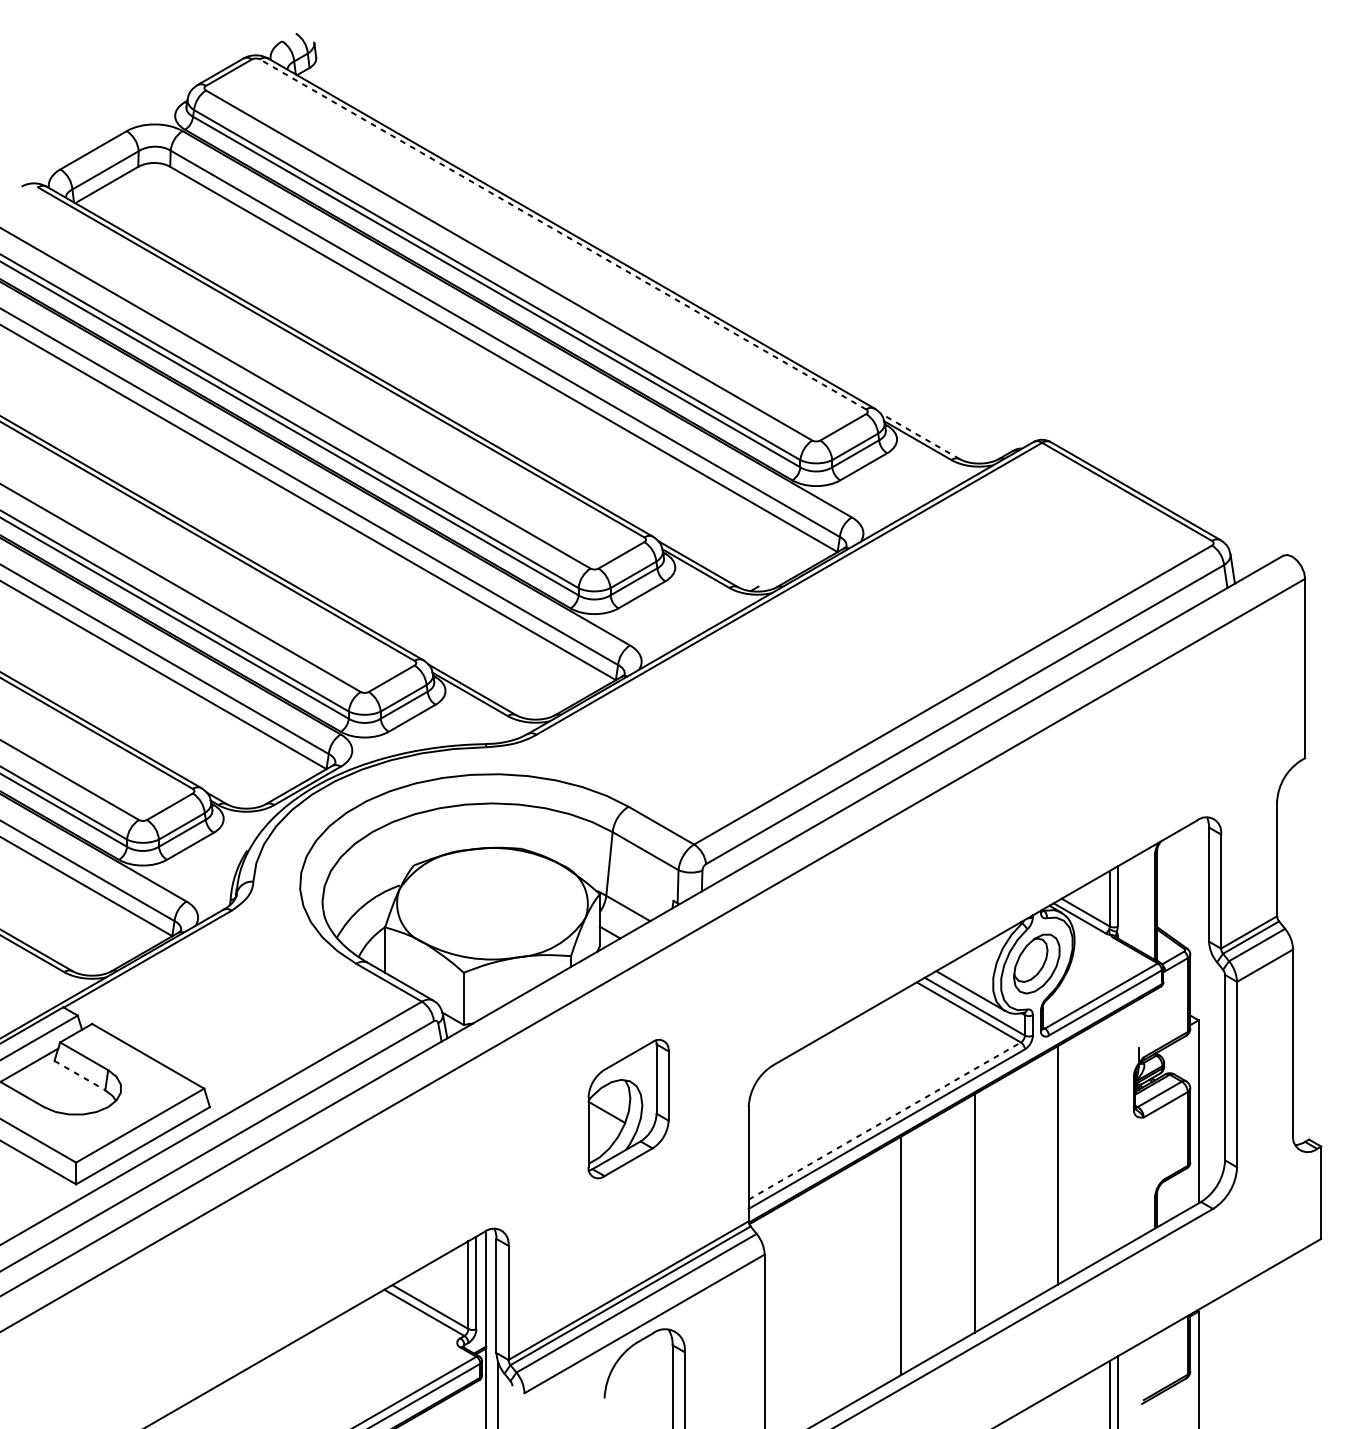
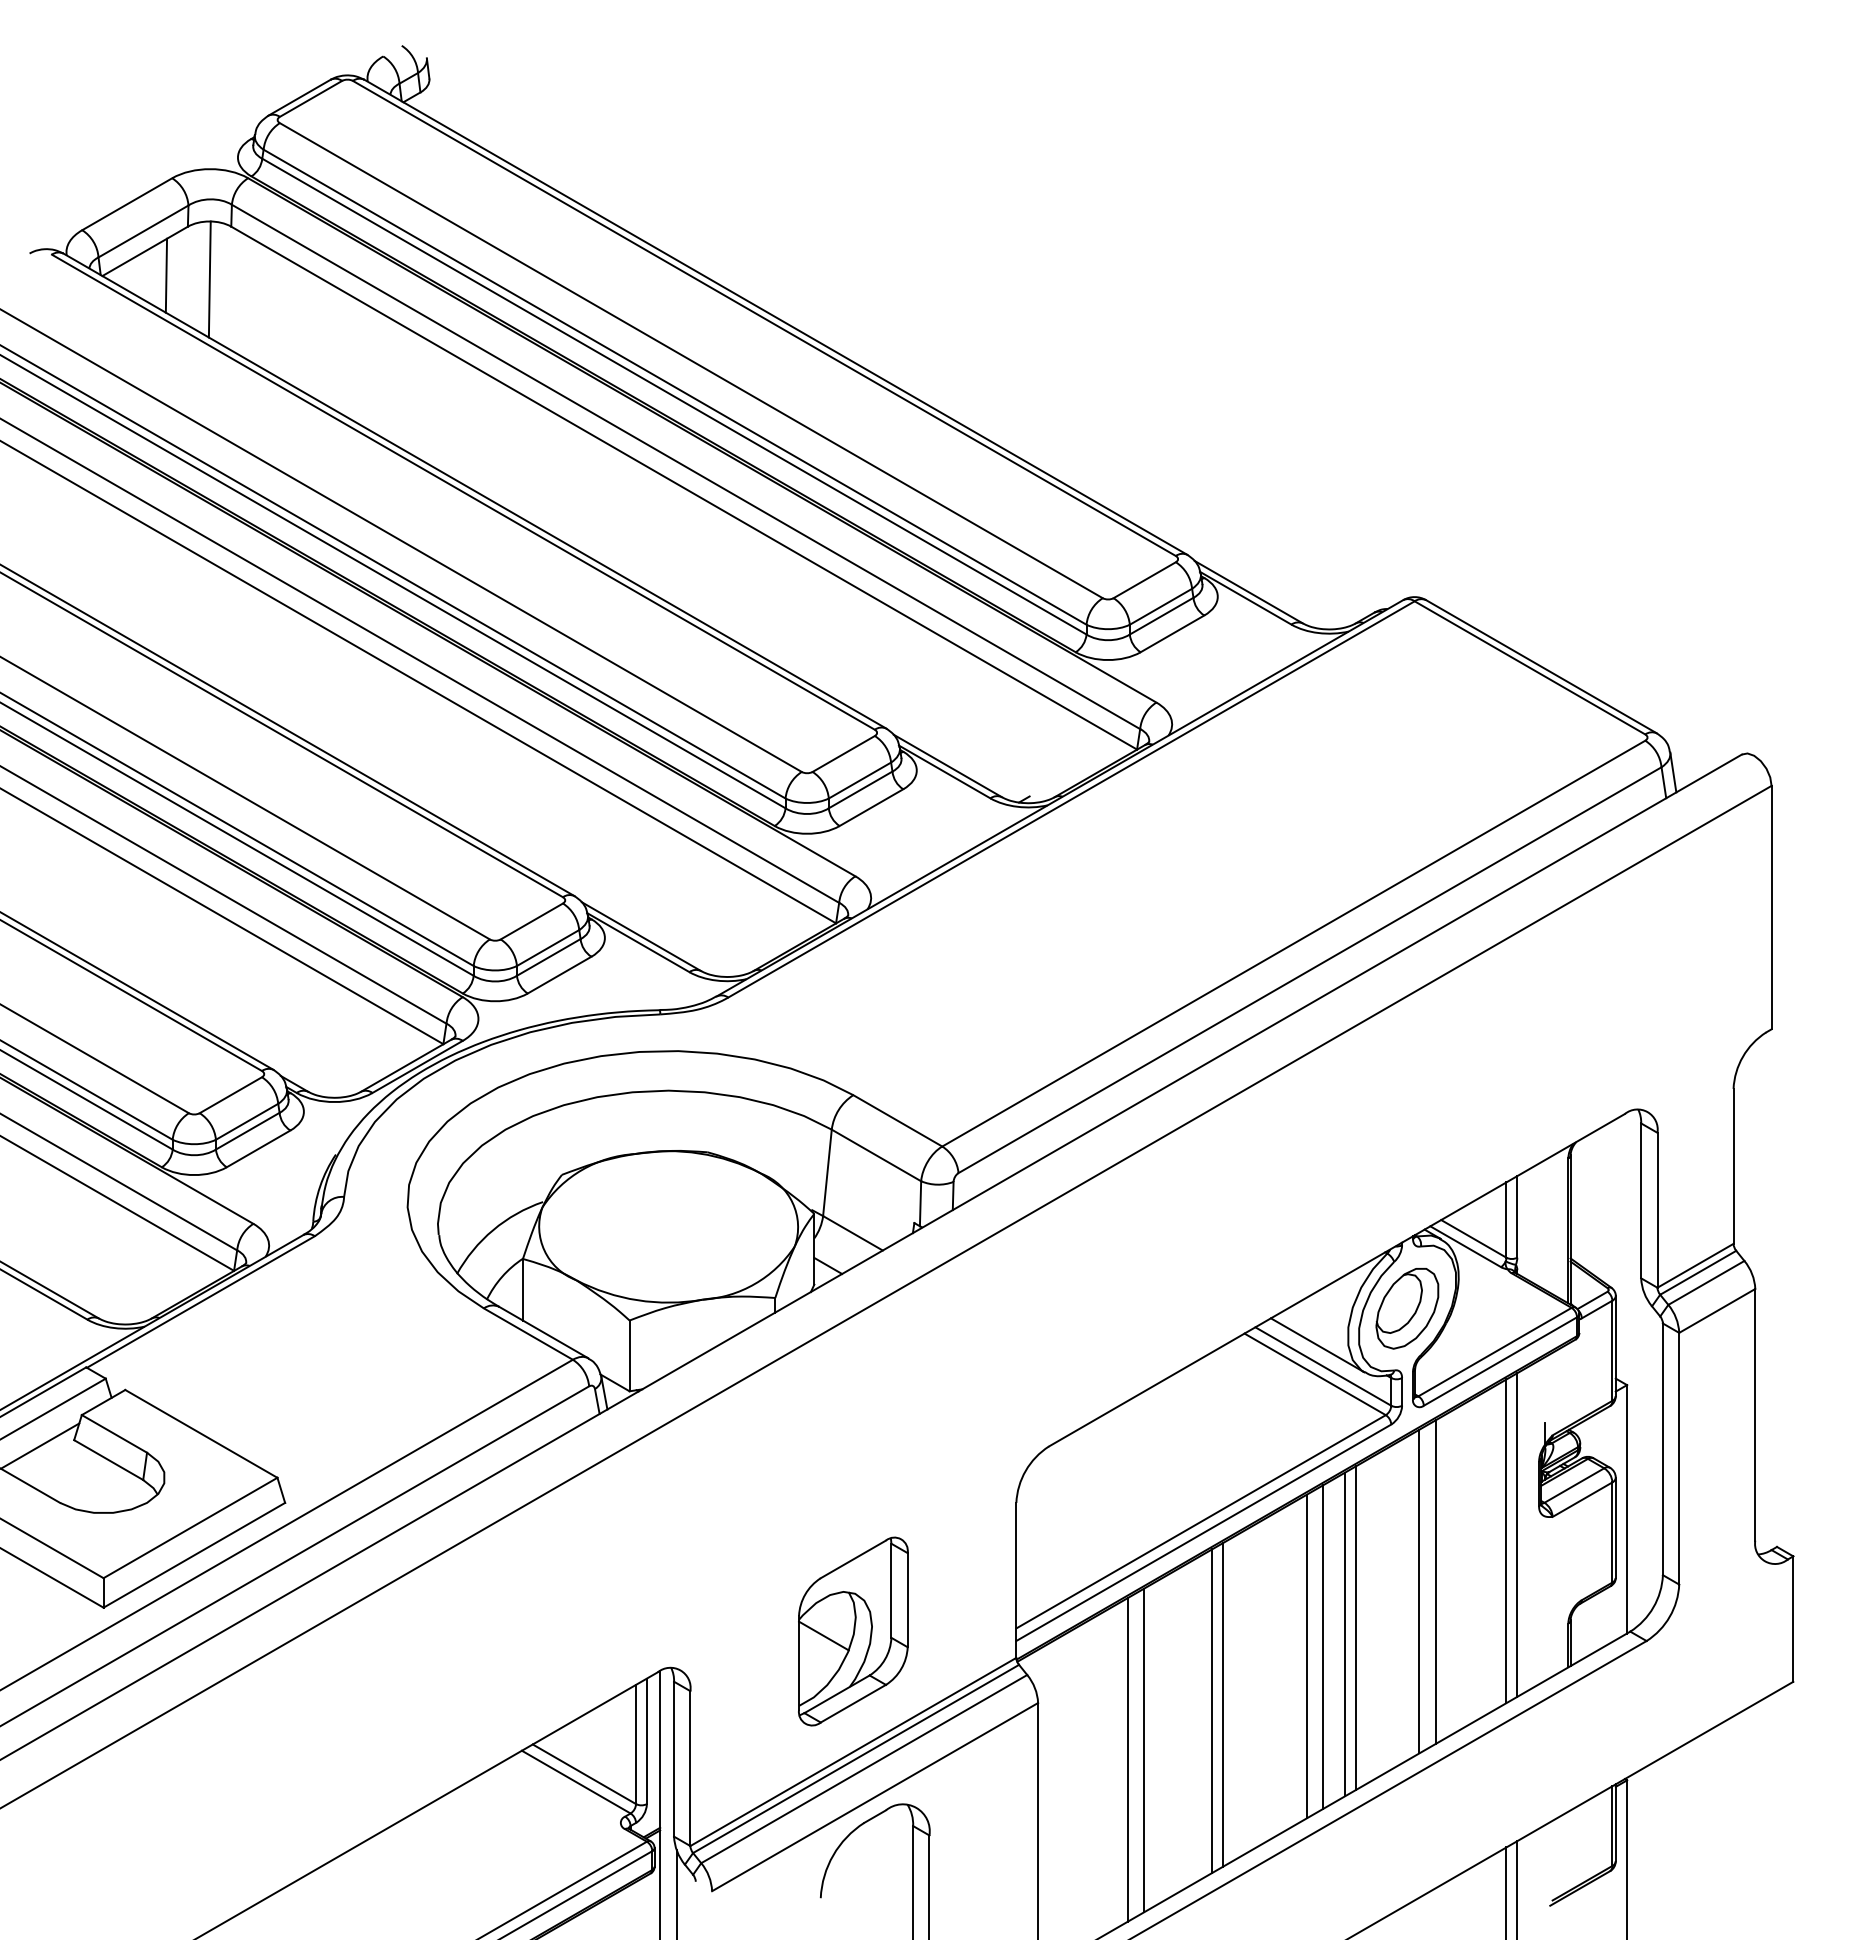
line: (122, 202) -> (166, 275), added
line: (154, 205) -> (209, 279), added
line: (562, 234) -> (763, 318), dashed -> solid
line: (919, 435) -> (1248, 591), dashed -> solid
line: (79, 1075) -> (108, 1460), dashed -> solid
part: (628, 1109) -> (853, 1631), moved
line: (885, 1120) -> (1201, 1521), dashed -> solid
line: (1117, 1130) -> (1517, 1534), added
line: (1109, 1135) -> (1506, 1541), added
line: (1045, 1172) -> (1419, 1591), added
line: (998, 1199) -> (1355, 1628), added
line: (990, 1204) -> (1344, 1634), added
line: (963, 1220) -> (1307, 1656), added
line: (892, 1260) -> (1211, 1711), added
line: (843, 1289) -> (1144, 1750), added
line: (830, 1296) -> (1127, 1759), added

